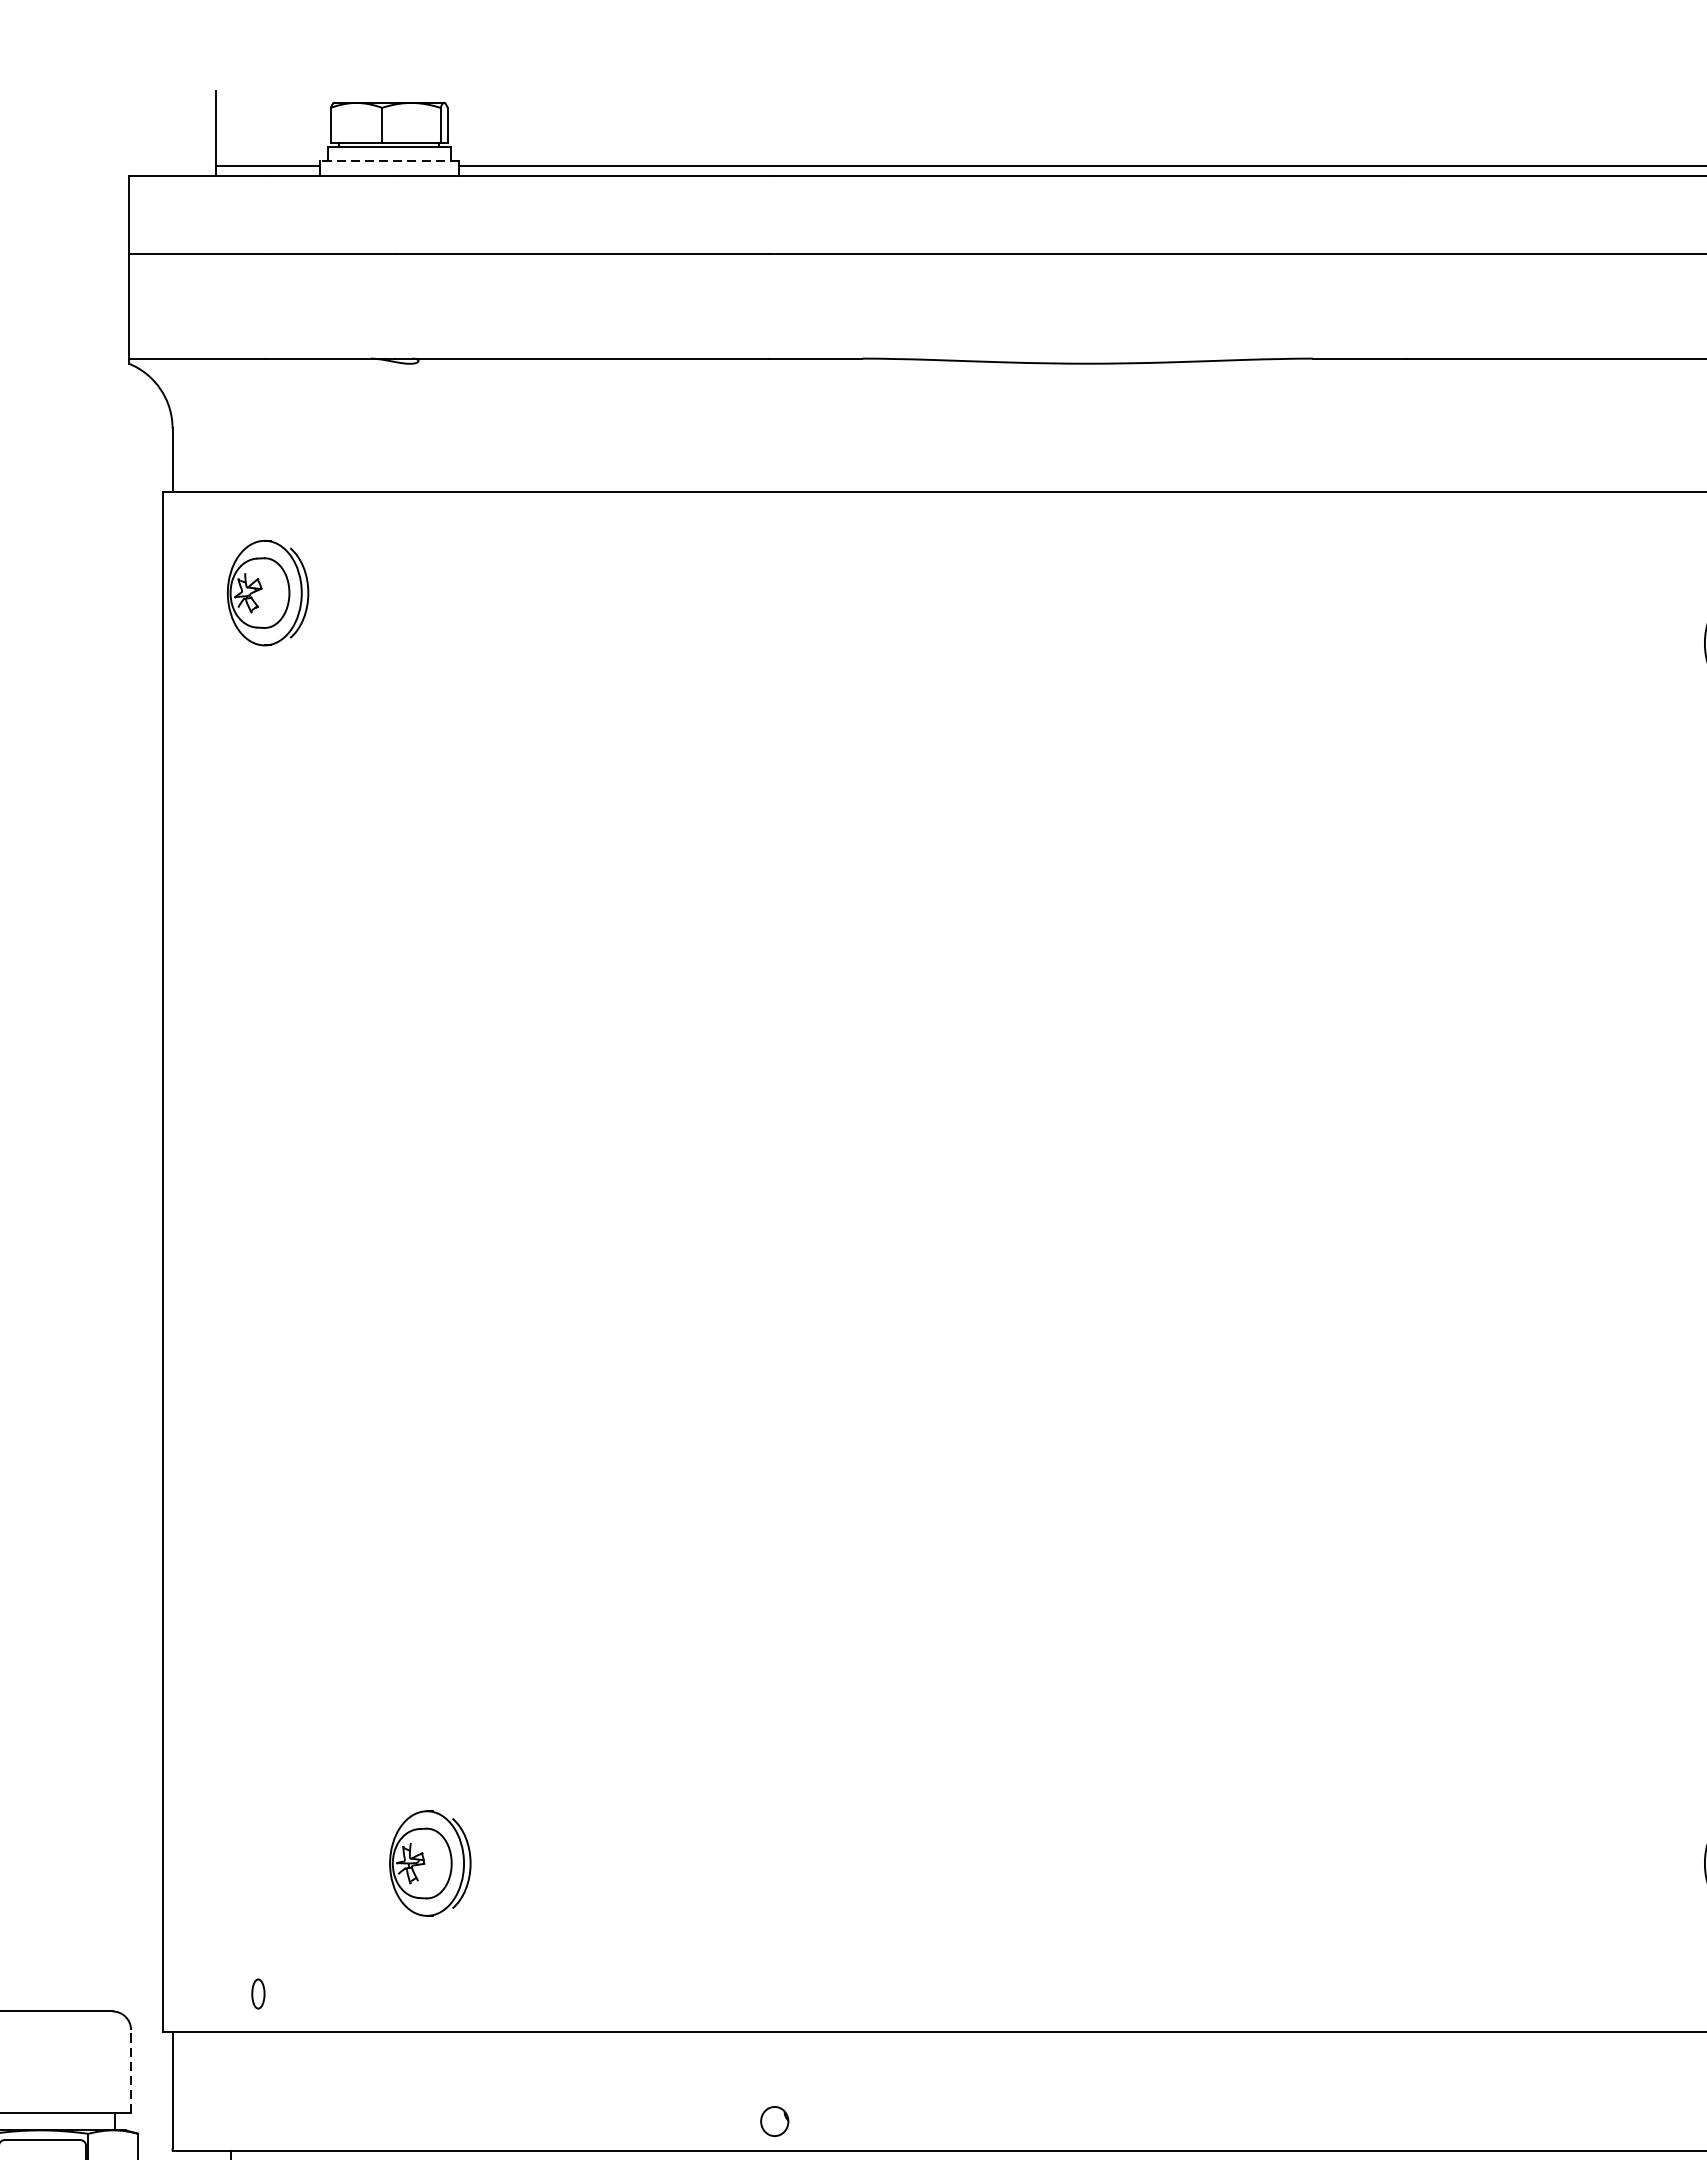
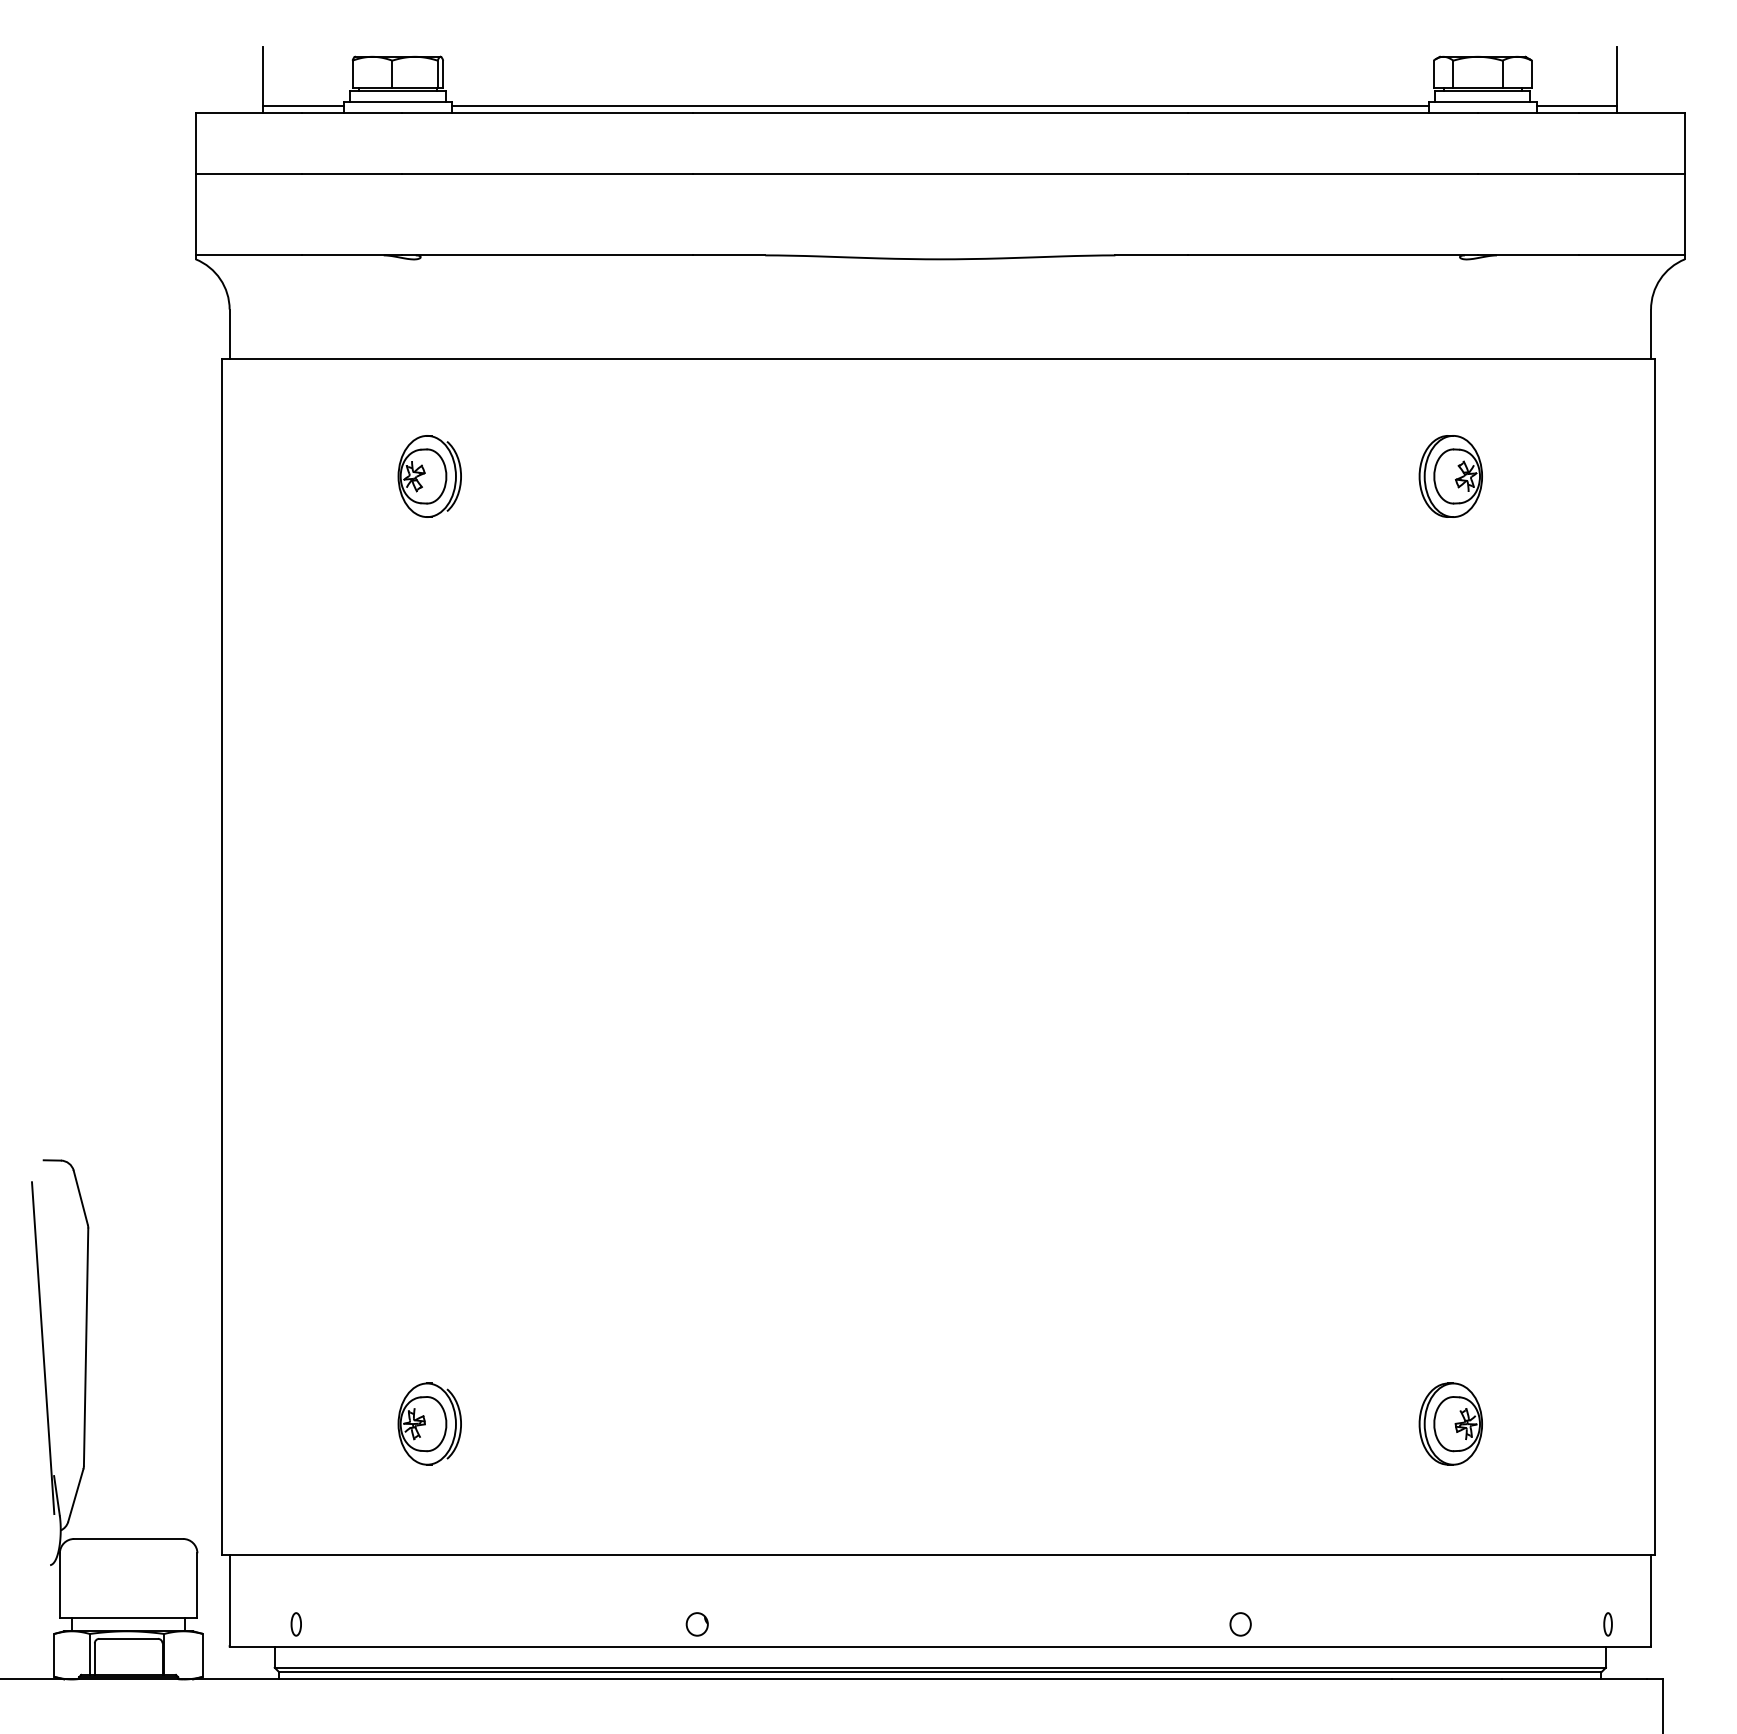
line: (388, 160) -> (397, 101), dashed -> solid
part: (267, 593) -> (429, 476), moved
part: (257, 1994) -> (295, 1624), moved
line: (131, 2071) -> (197, 1585), dashed -> solid
part: (1474, 2121) -> (1240, 1624), added

